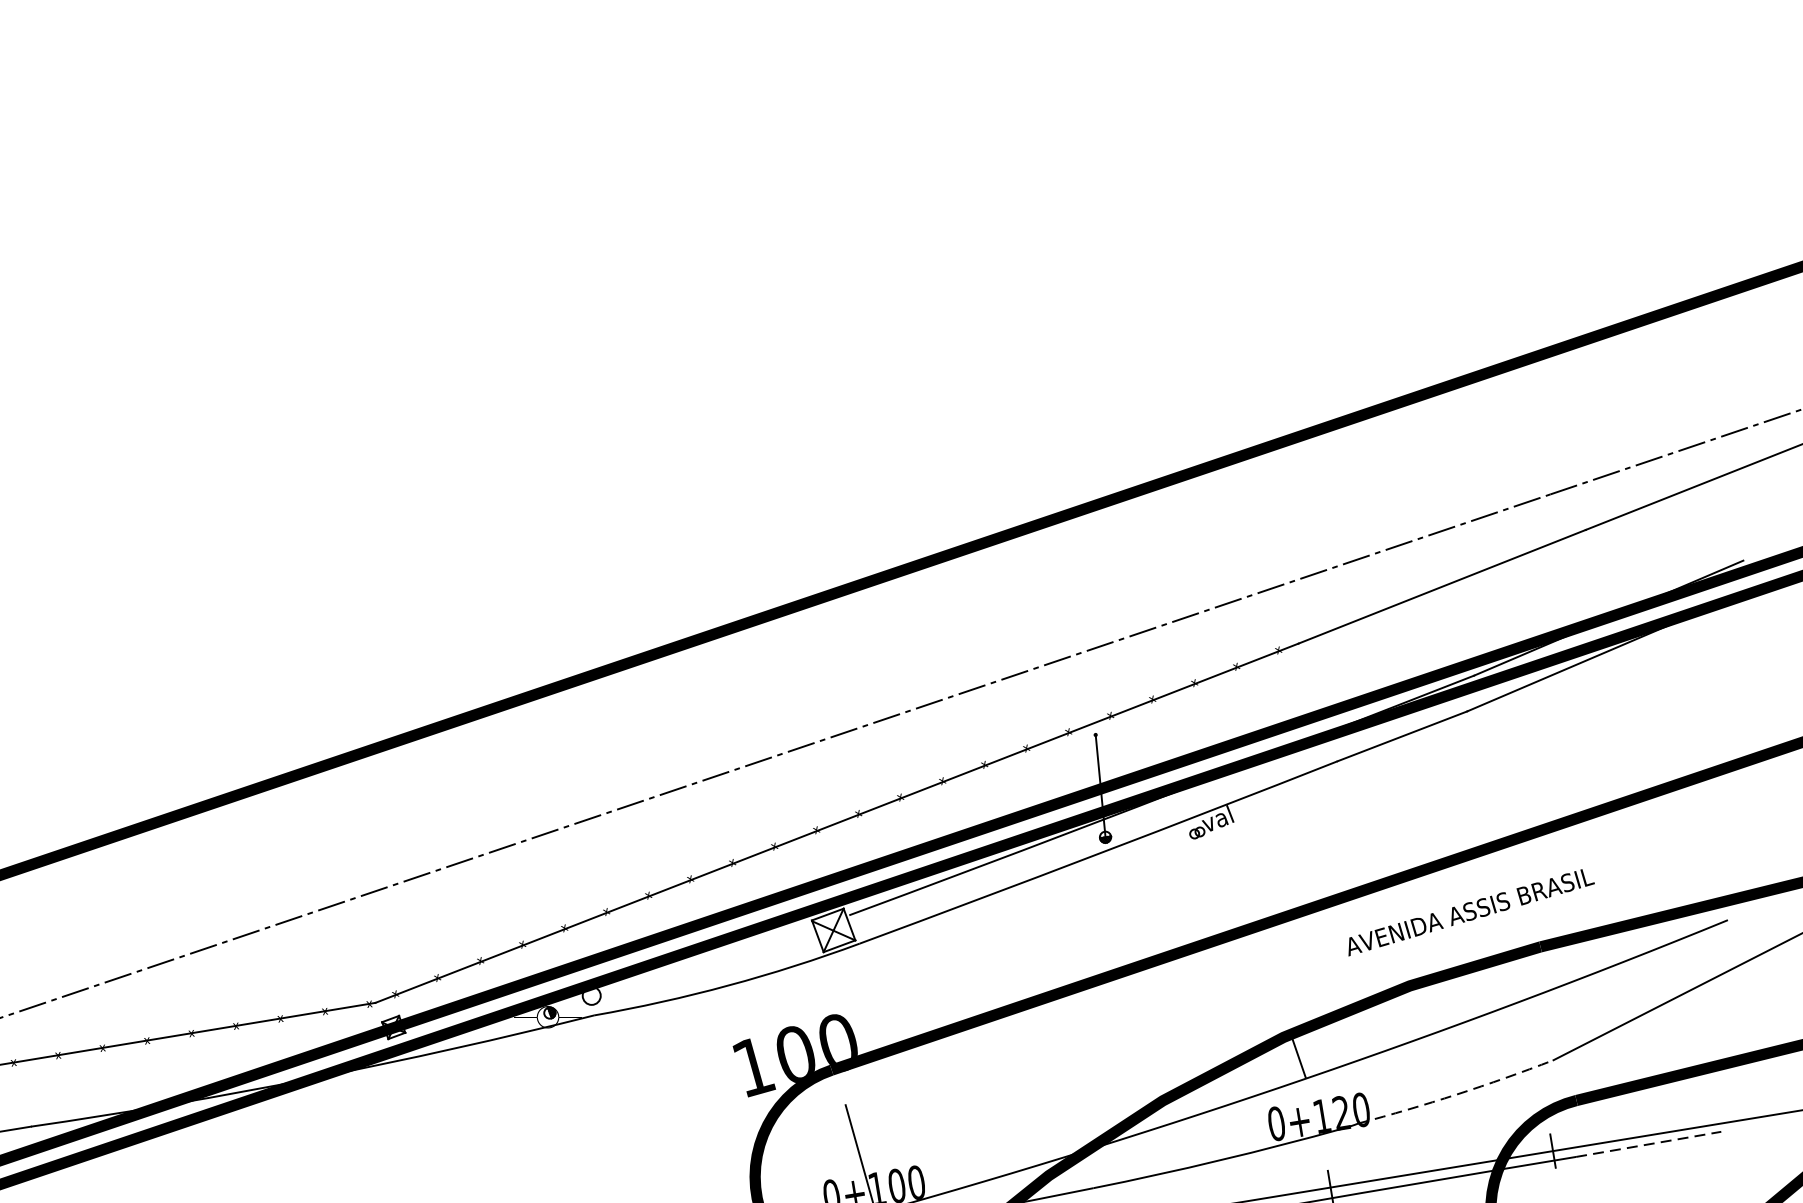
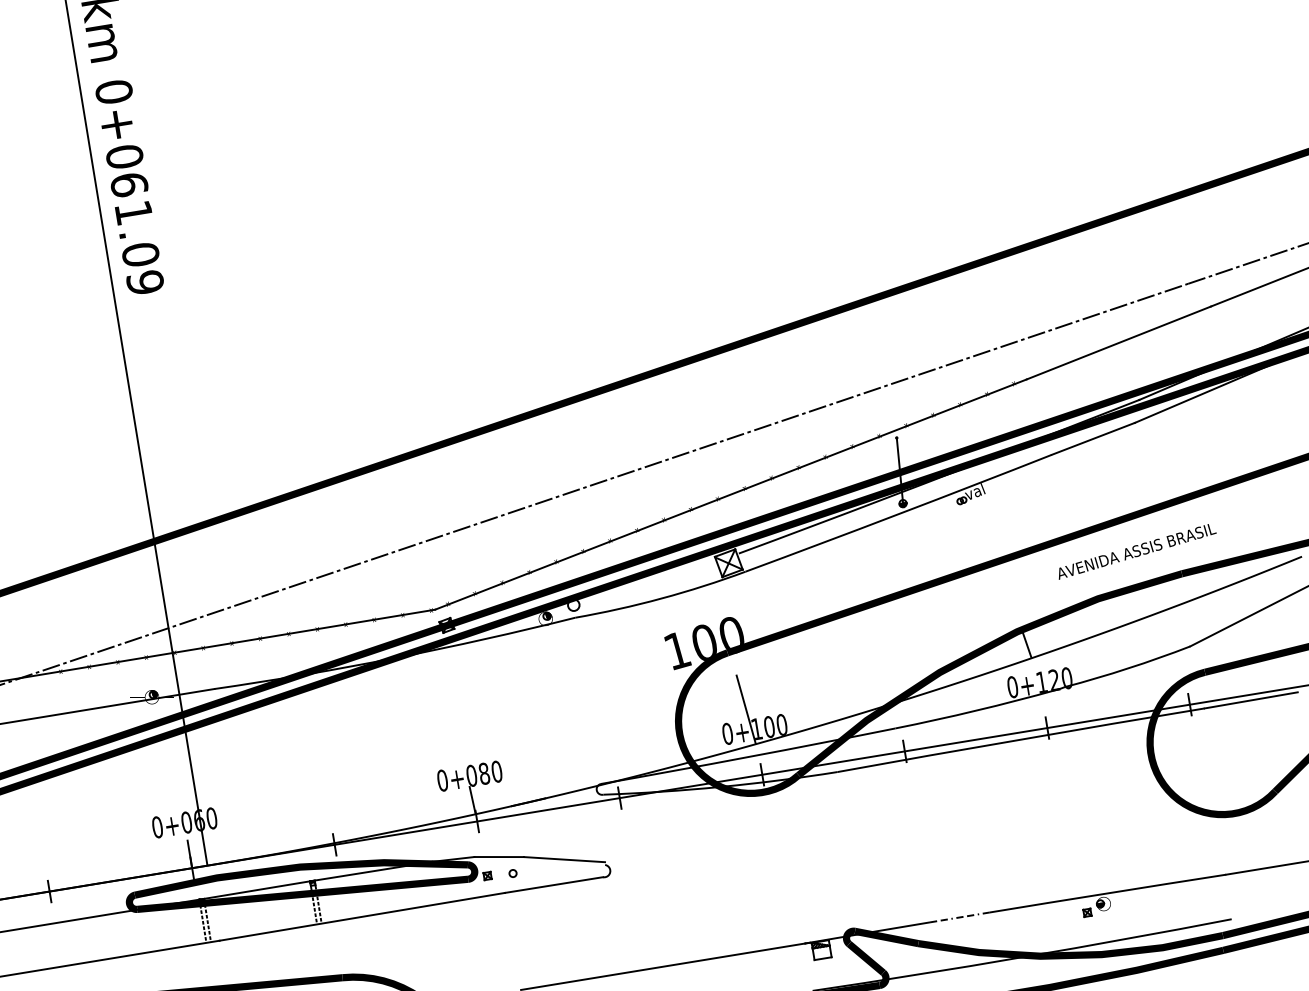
arc: (1457, 1094) -> (1128, 668), dashed -> solid
line: (1649, 1144) -> (1251, 700), dashed -> solid

